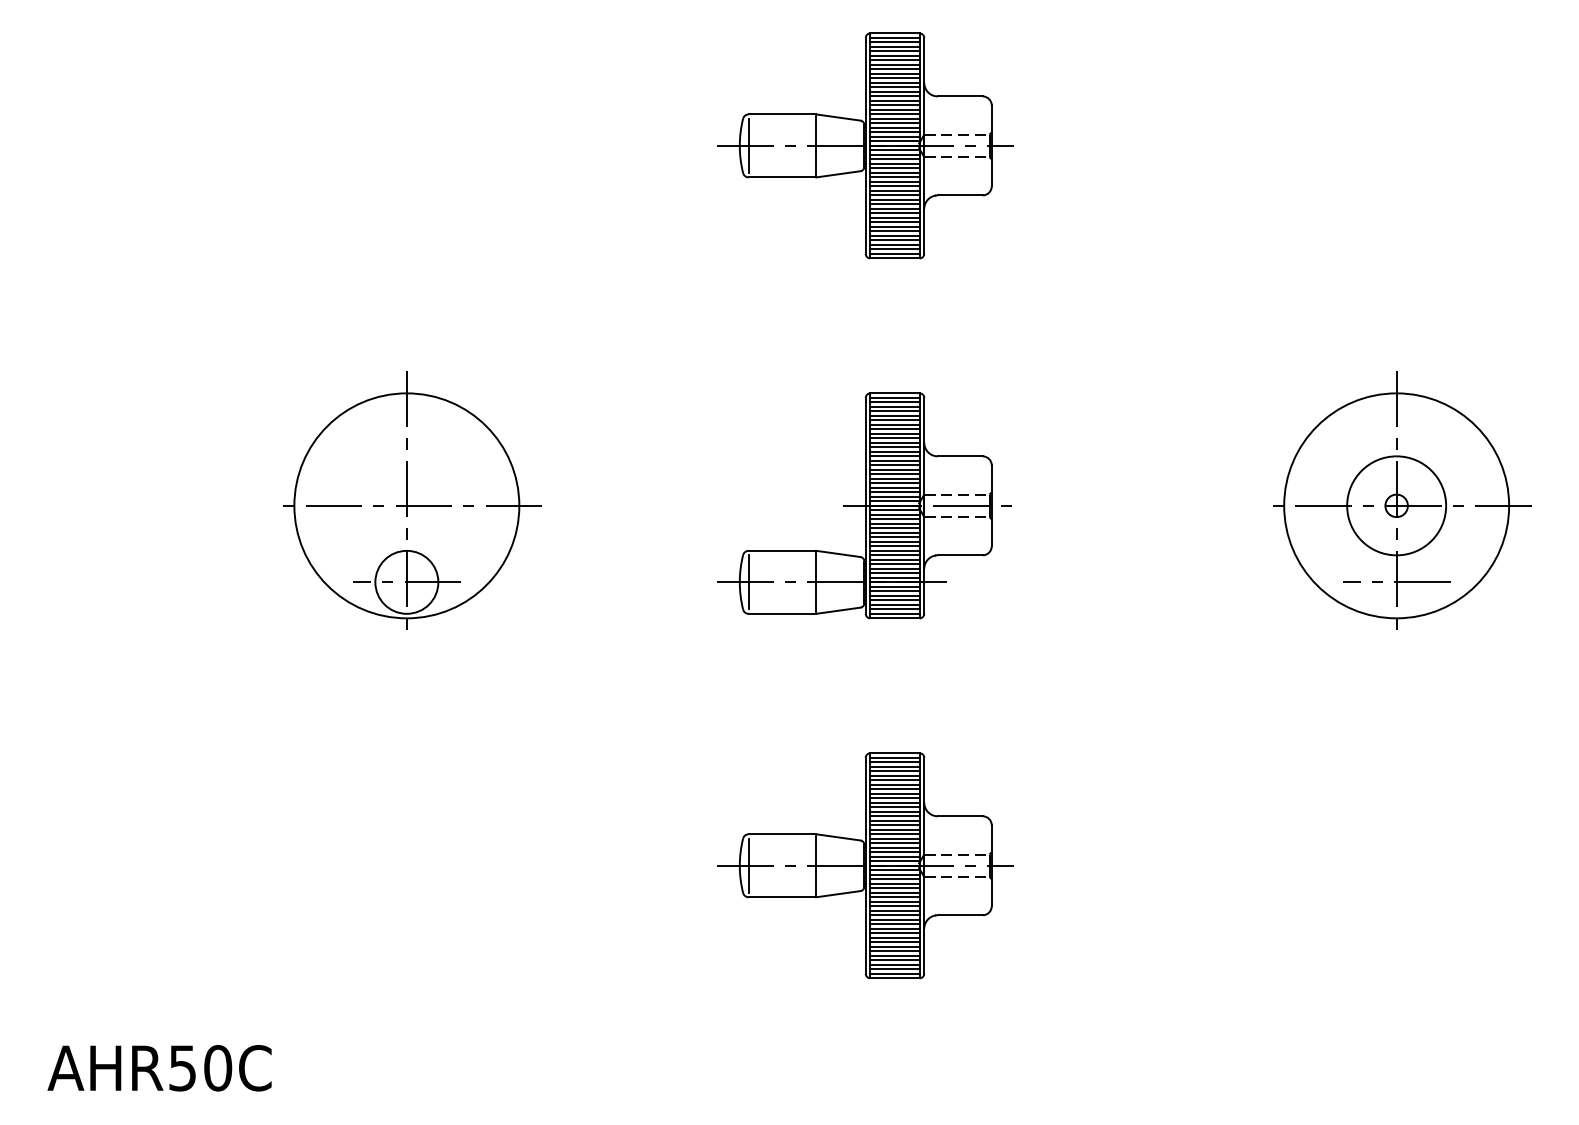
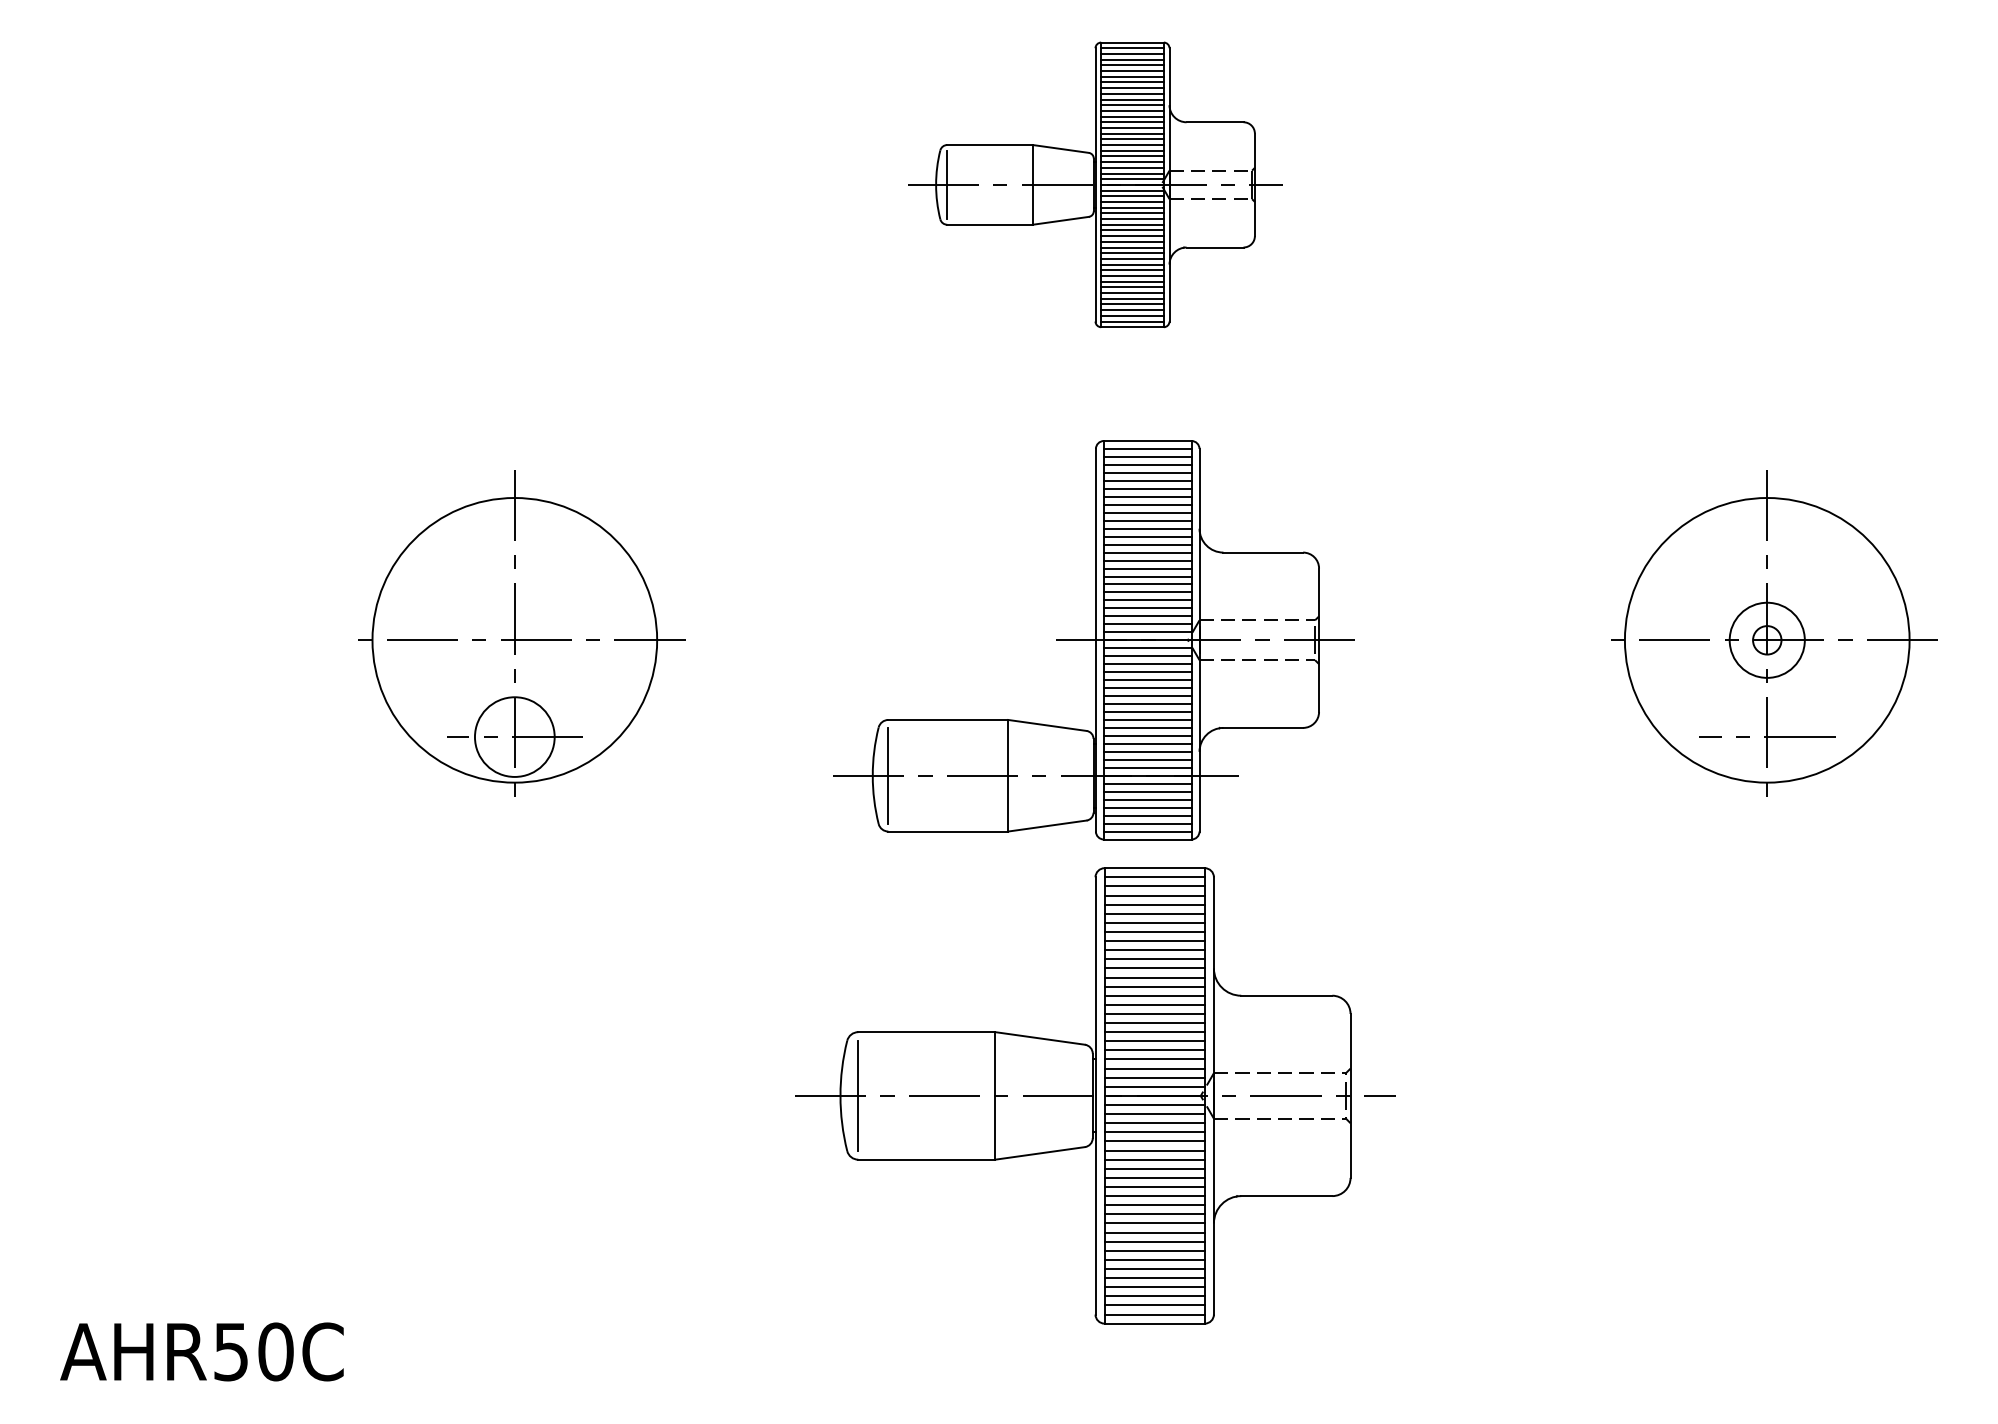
part: (864, 505) -> (1094, 640), size x1.4
circle: (1396, 505) -> (1766, 639), size x0.6
part: (865, 865) -> (1095, 1095), size x1.6

